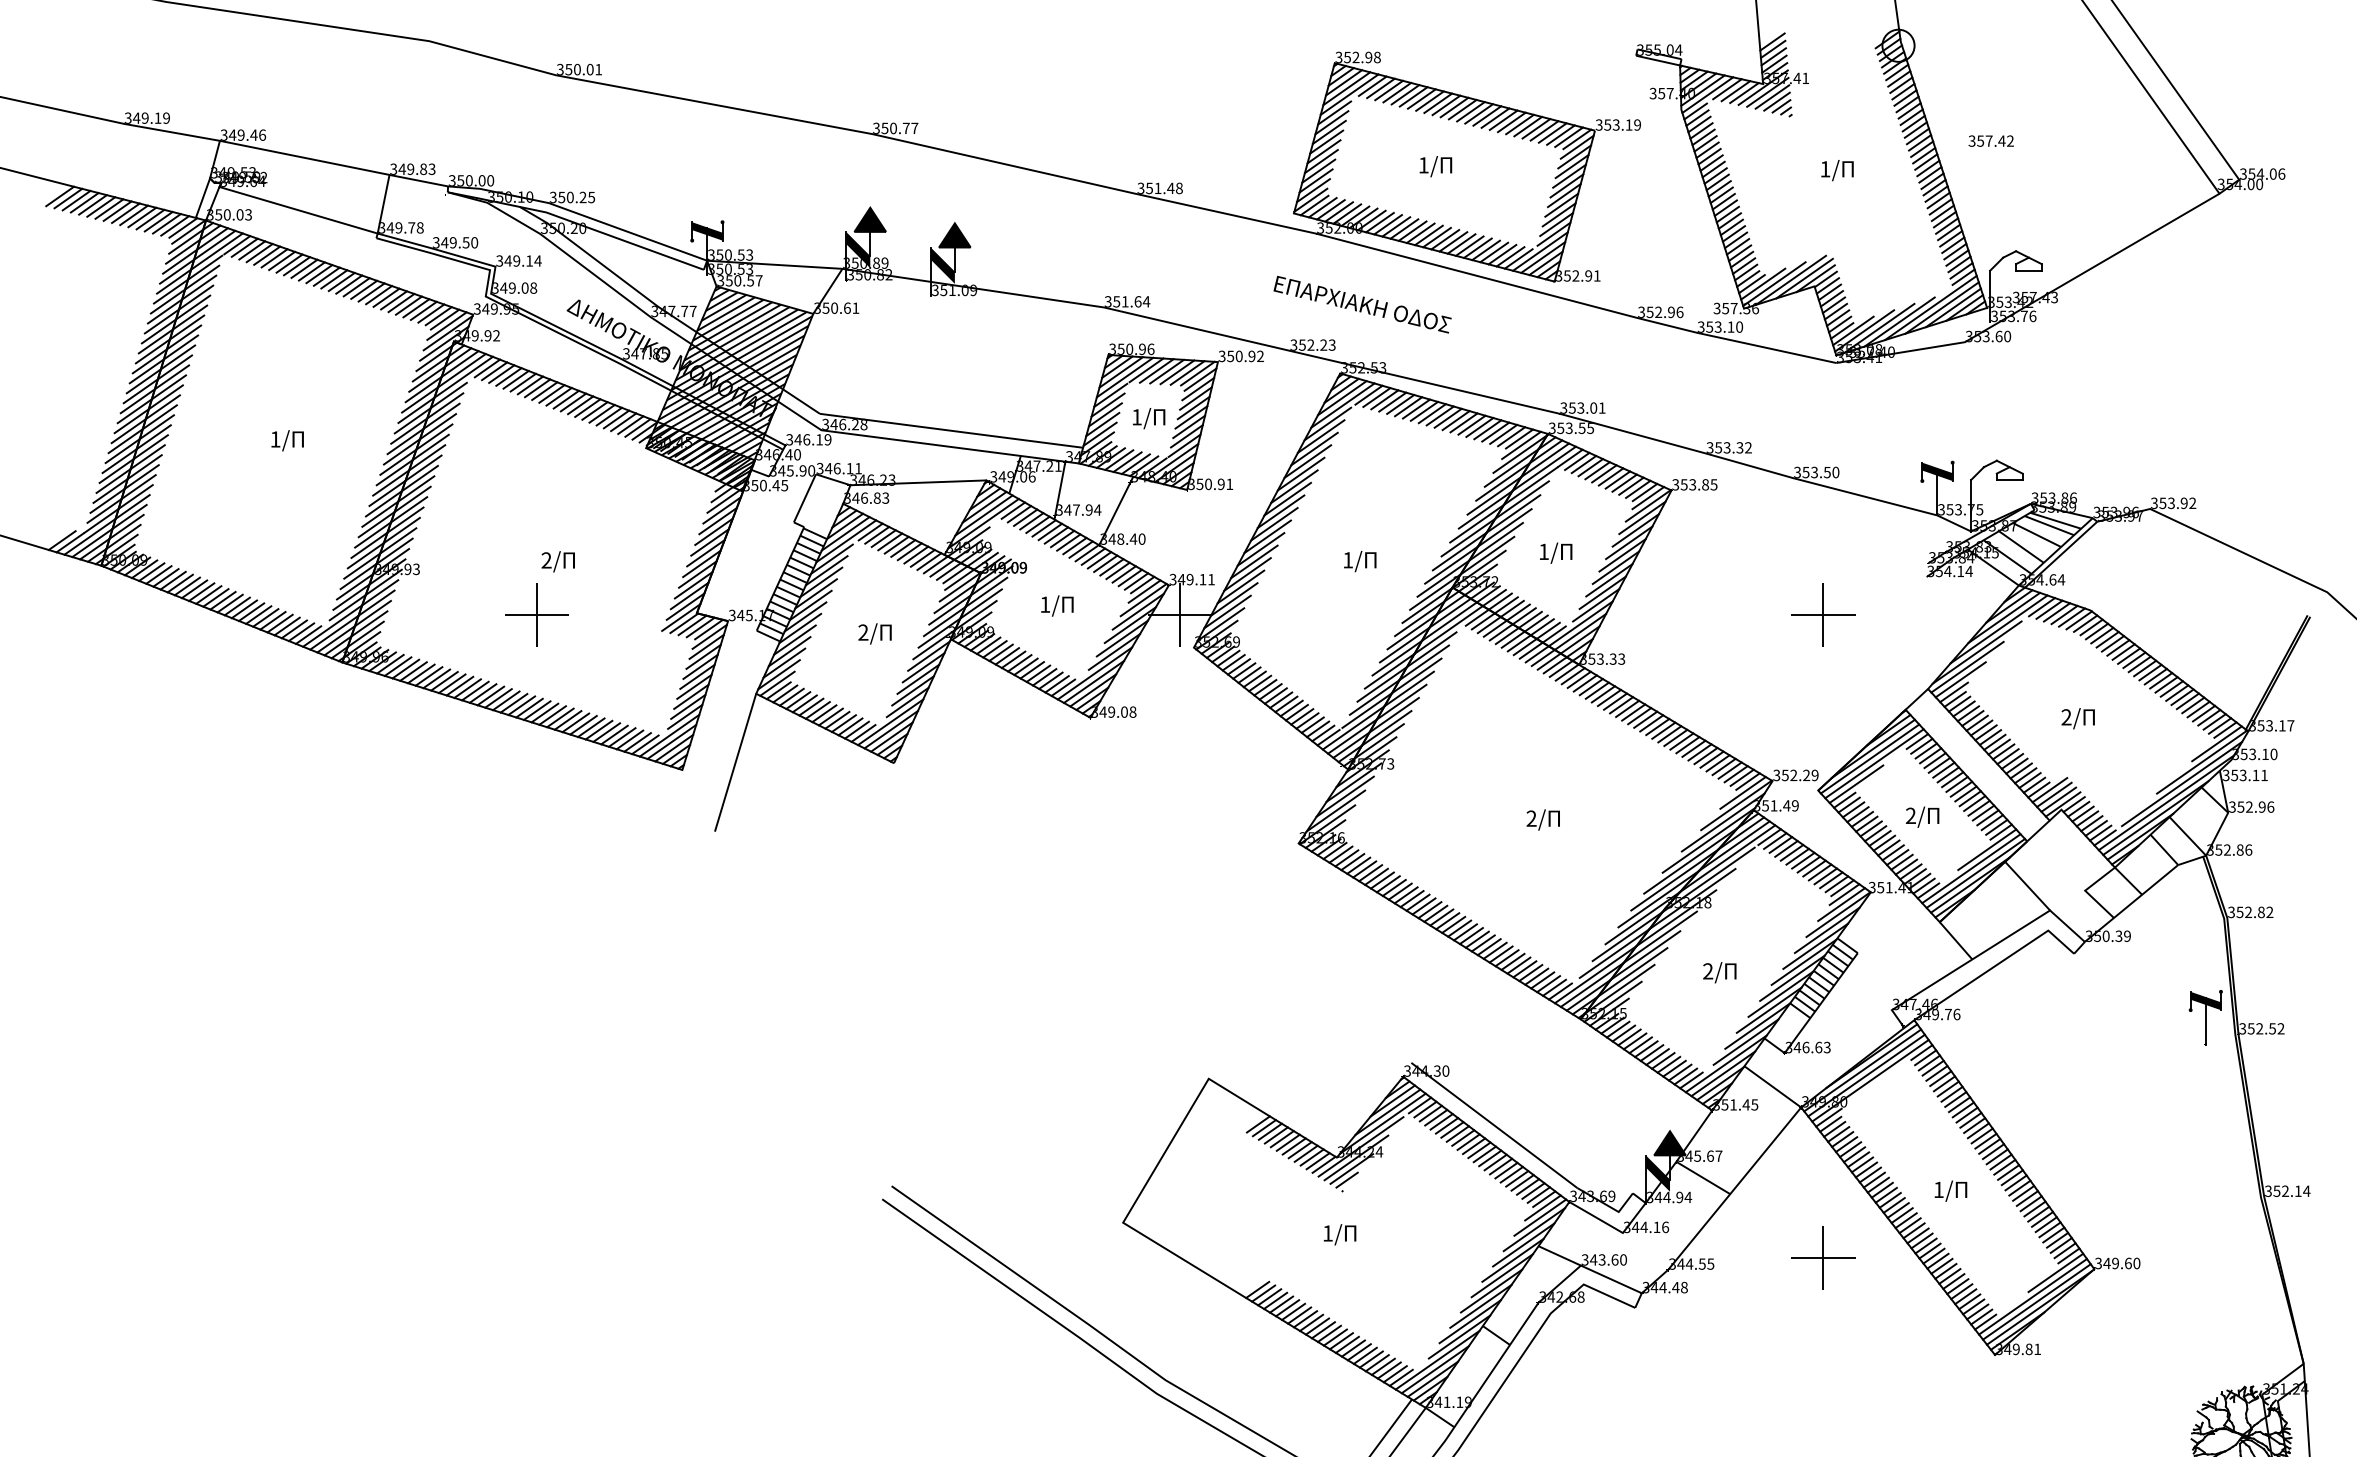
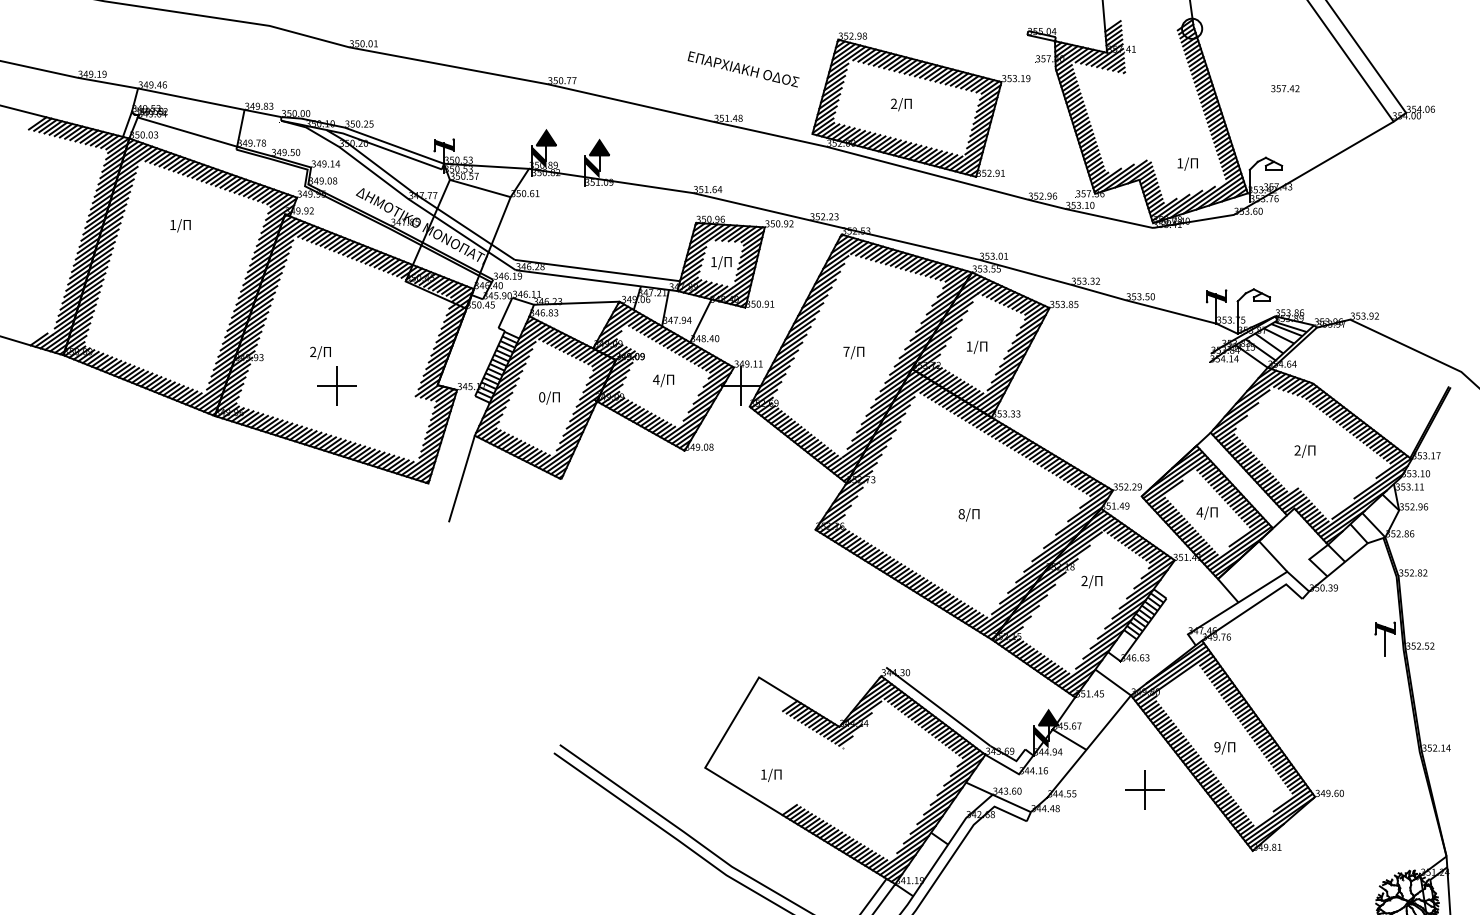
text: (1991, 140) -> (1285, 88), moved
text: (1422, 164) -> (893, 103), 1 -> 2
text: (1836, 169) -> (1187, 163), moved
text: (1362, 304) -> (743, 69), moved
hatch: (730, 389) -> (458, 244), removed
text: (287, 440) -> (180, 225), moved
text: (1348, 559) -> (846, 351), 1 -> 7
text: (558, 561) -> (320, 352), moved
text: (1043, 604) -> (655, 379), 1 -> 4
part: (1822, 613) -> (1144, 385), removed
text: (863, 632) -> (542, 397), 2 -> 0
text: (1910, 816) -> (1199, 512), 2 -> 4
text: (1531, 819) -> (961, 514), 2 -> 8
text: (1719, 972) -> (1091, 581), moved
text: (1938, 1190) -> (1217, 747), 1 -> 9
text: (1340, 1233) -> (771, 774), moved

